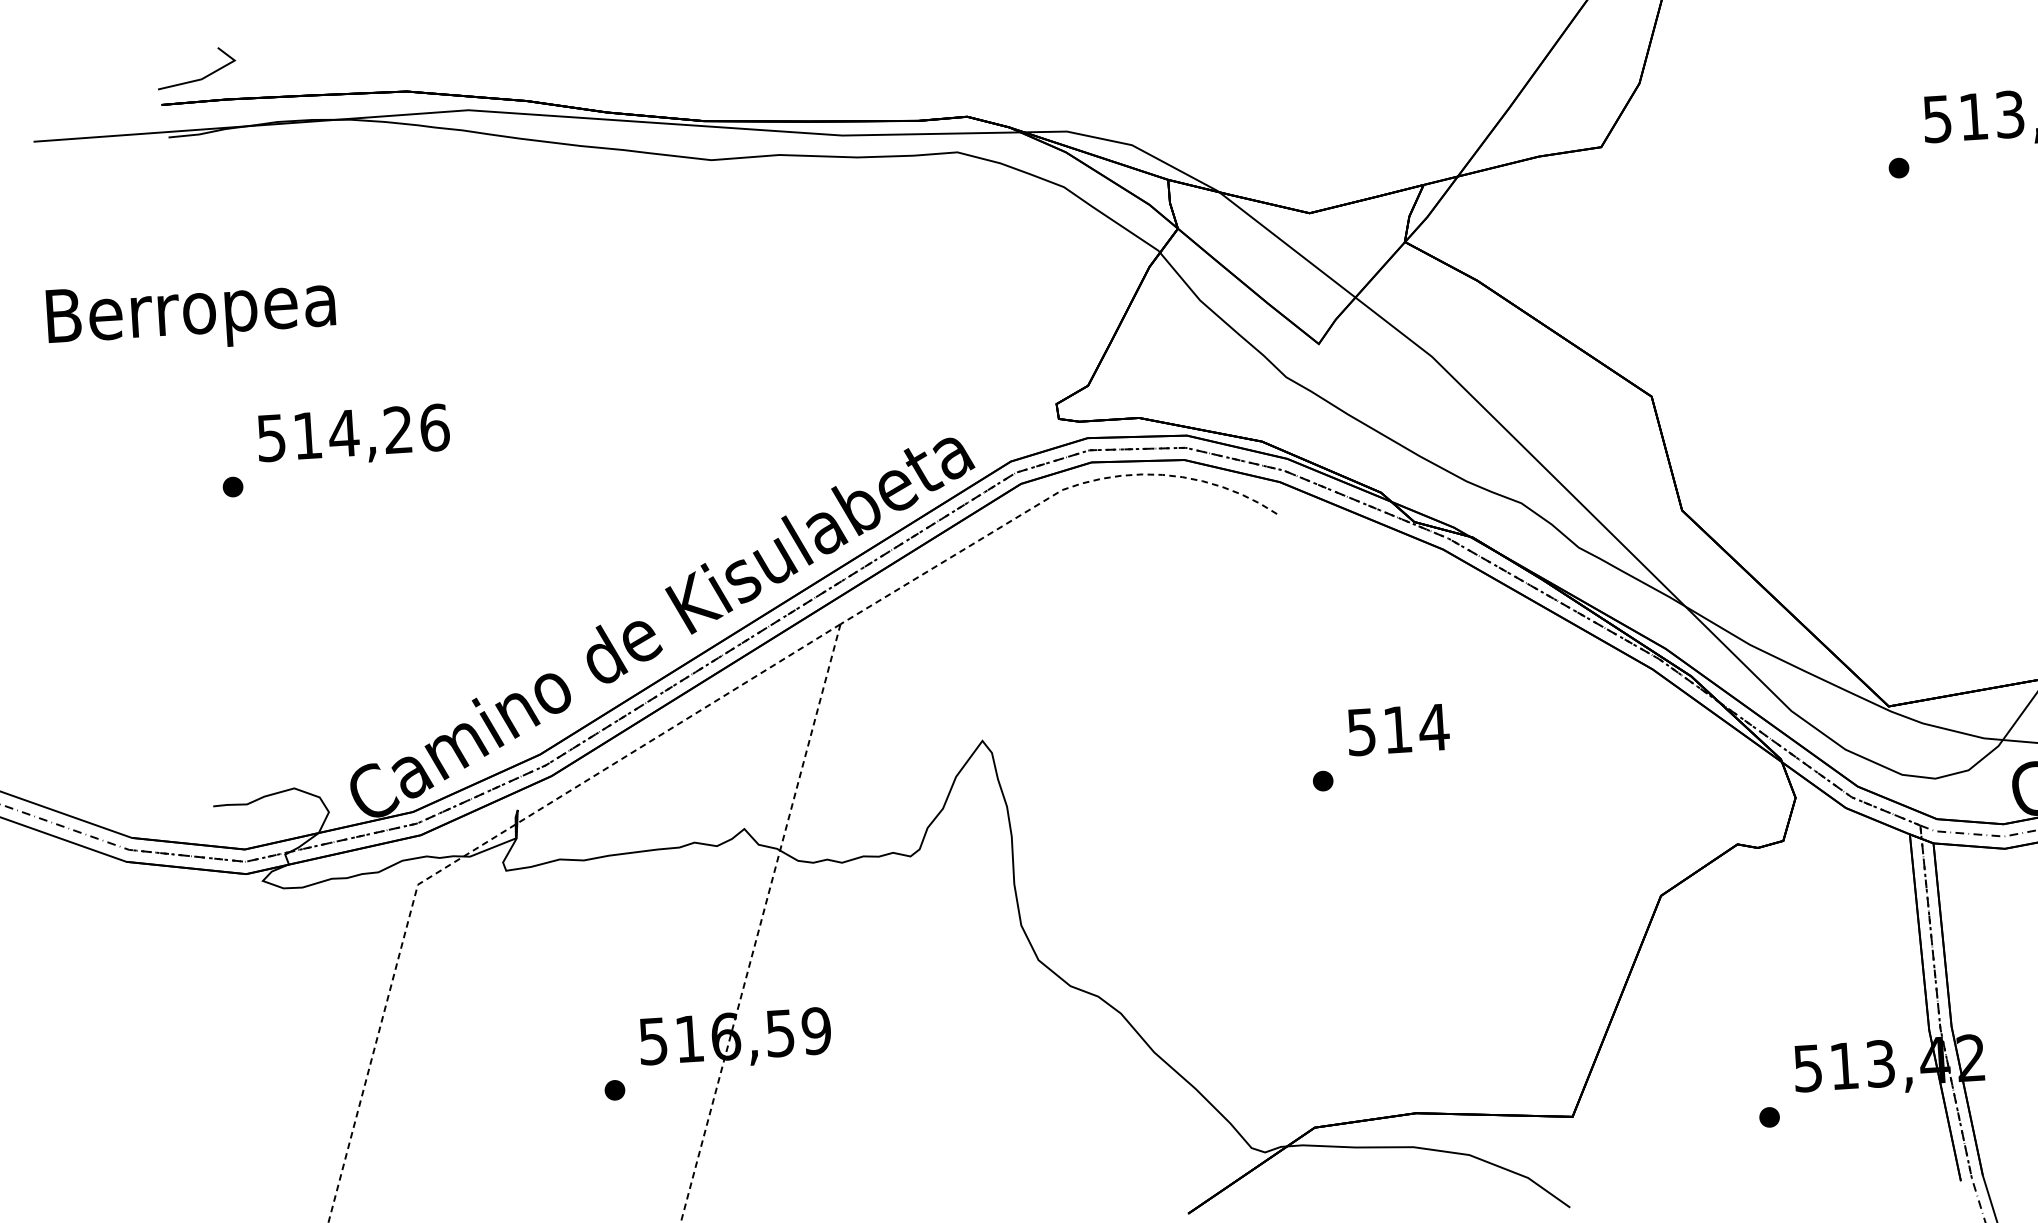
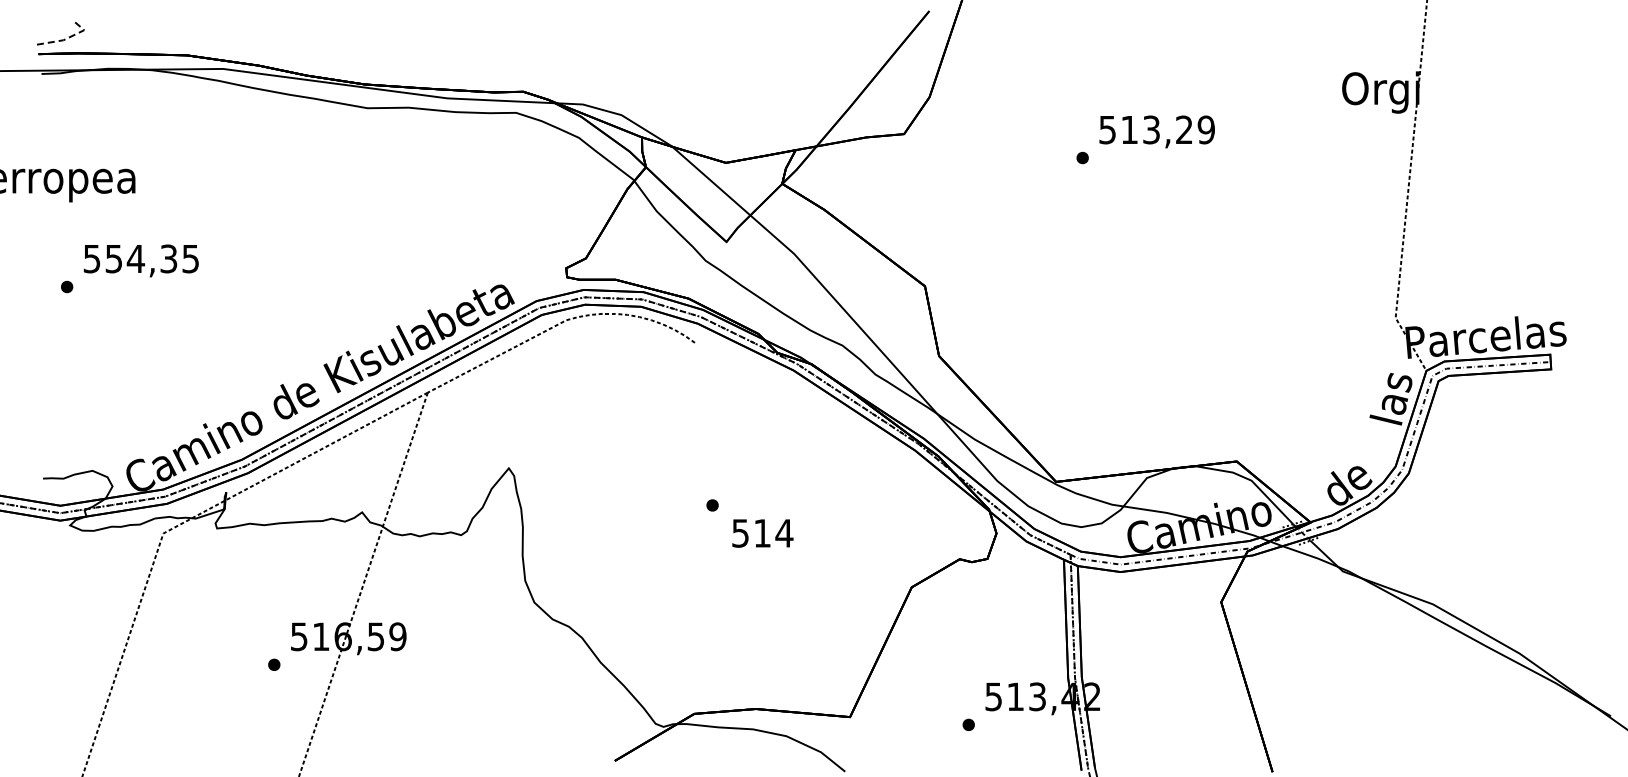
line: (207, 76) -> (67, 38), solid -> dashed
text: (371, 431) -> (152, 258), 514,26 -> 554,35
text: (1397, 730) -> (762, 533), moved

